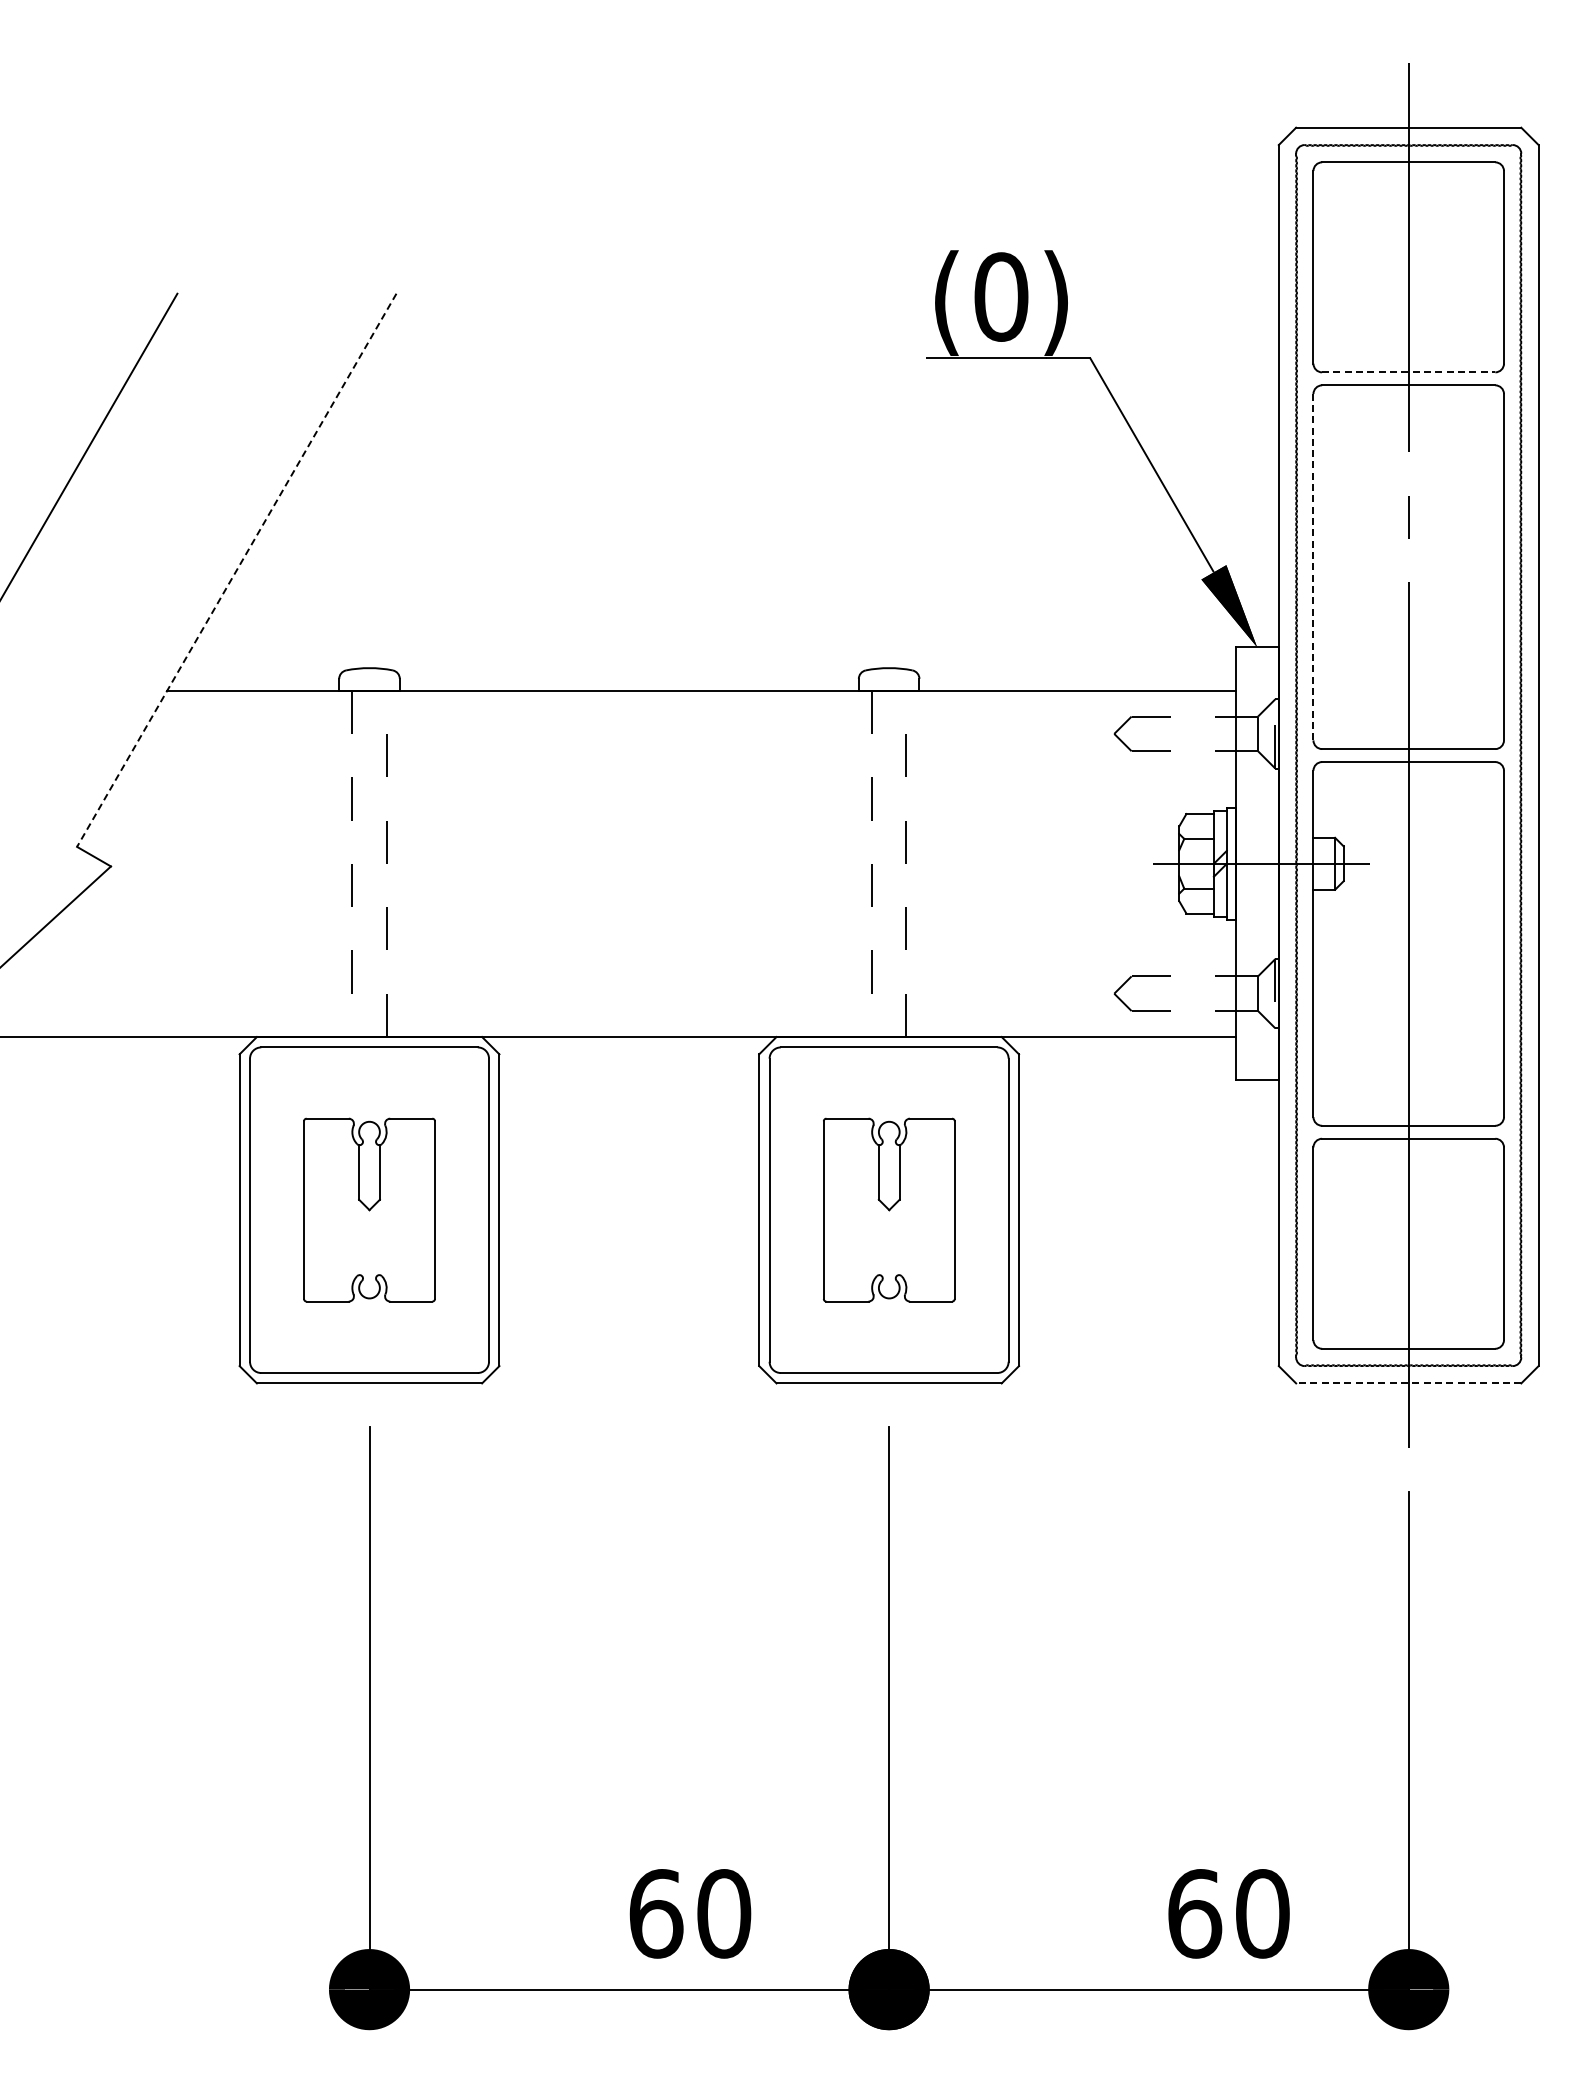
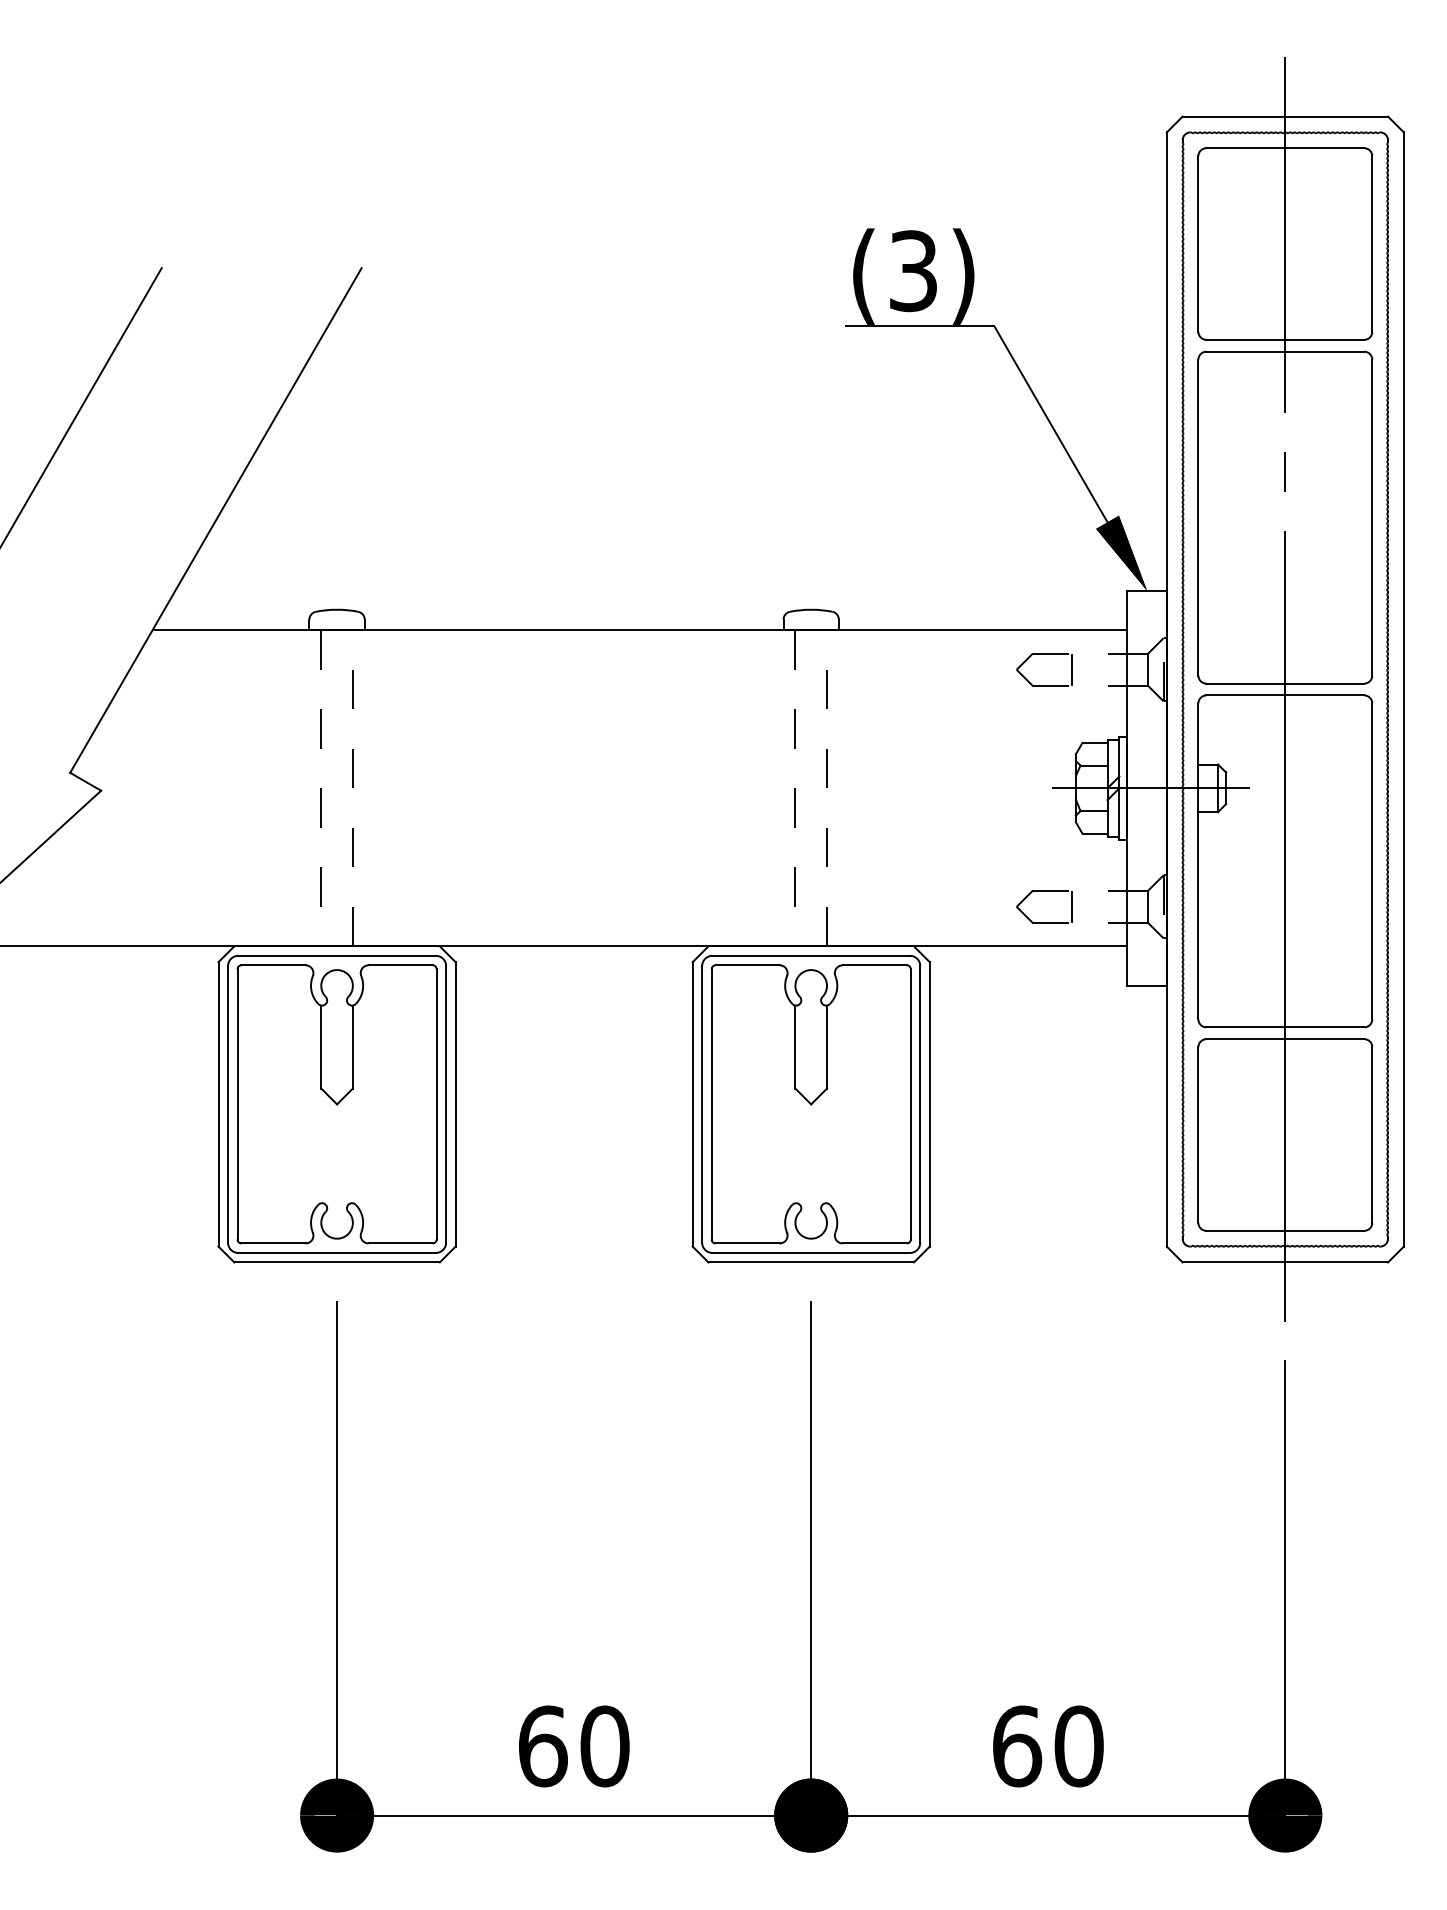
text: (1001, 296) -> (913, 270), (0) -> (3)
line: (1408, 372) -> (1285, 339), dashed -> solid
line: (1313, 566) -> (1198, 517), dashed -> solid
line: (236, 570) -> (215, 520), dashed -> solid
line: (1174, 733) -> (1071, 669), added
line: (1174, 993) -> (1071, 906), added
part: (369, 1209) -> (337, 1103), size x1.67
part: (889, 1209) -> (811, 1103), size x1.67
line: (1408, 1383) -> (1285, 1262), dashed -> solid
text: (690, 1913) -> (574, 1746), moved
text: (1228, 1913) -> (1047, 1746), moved

